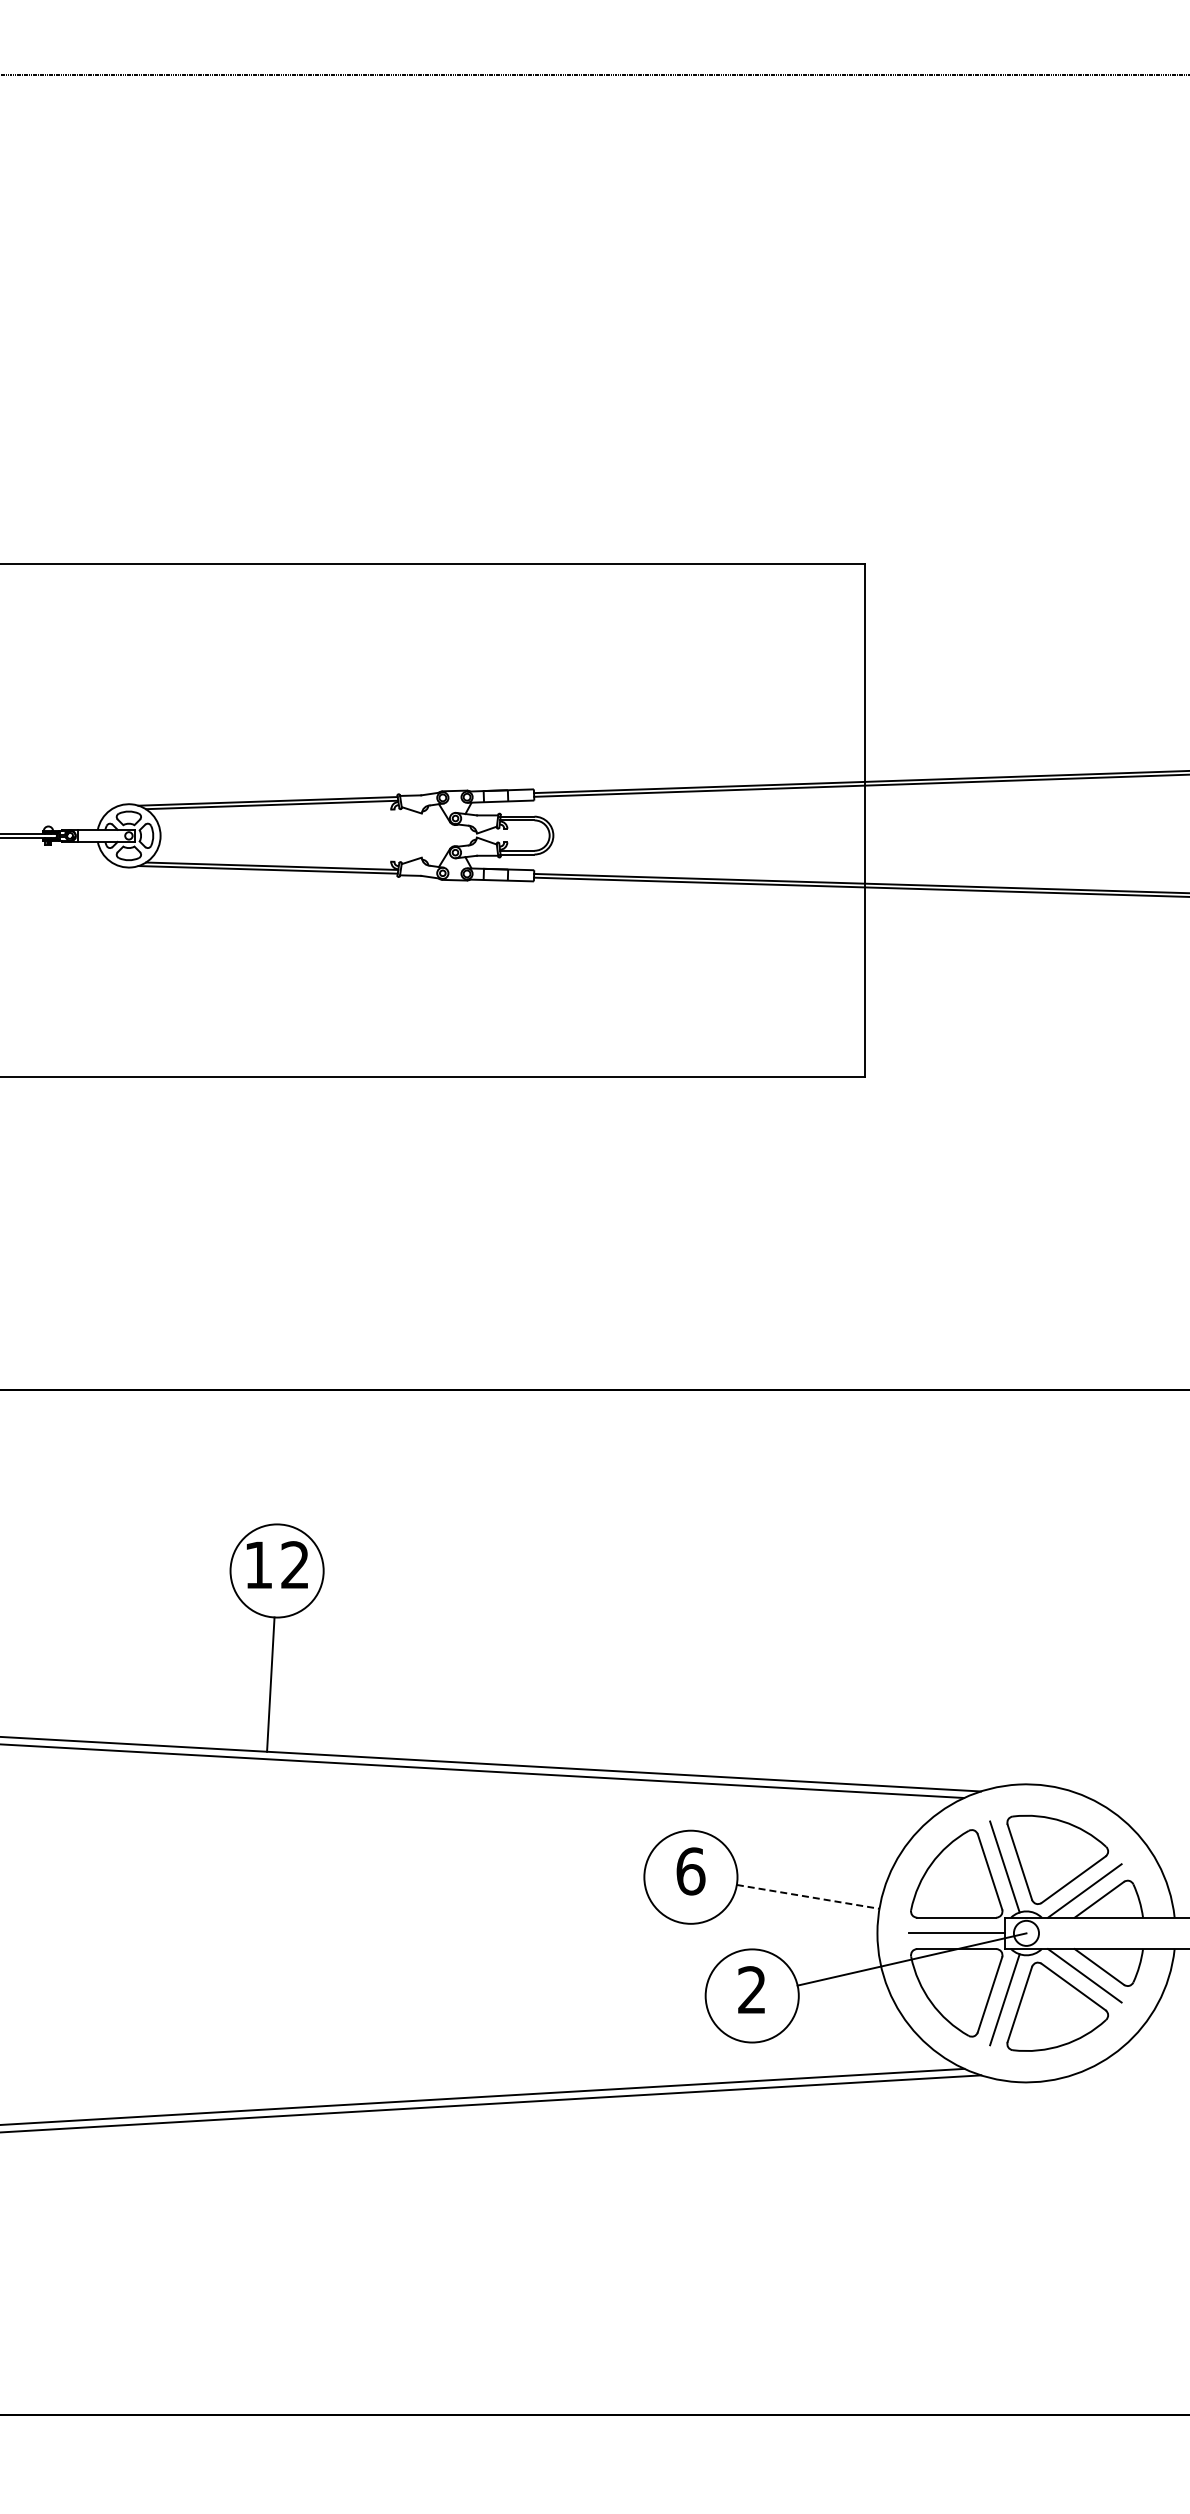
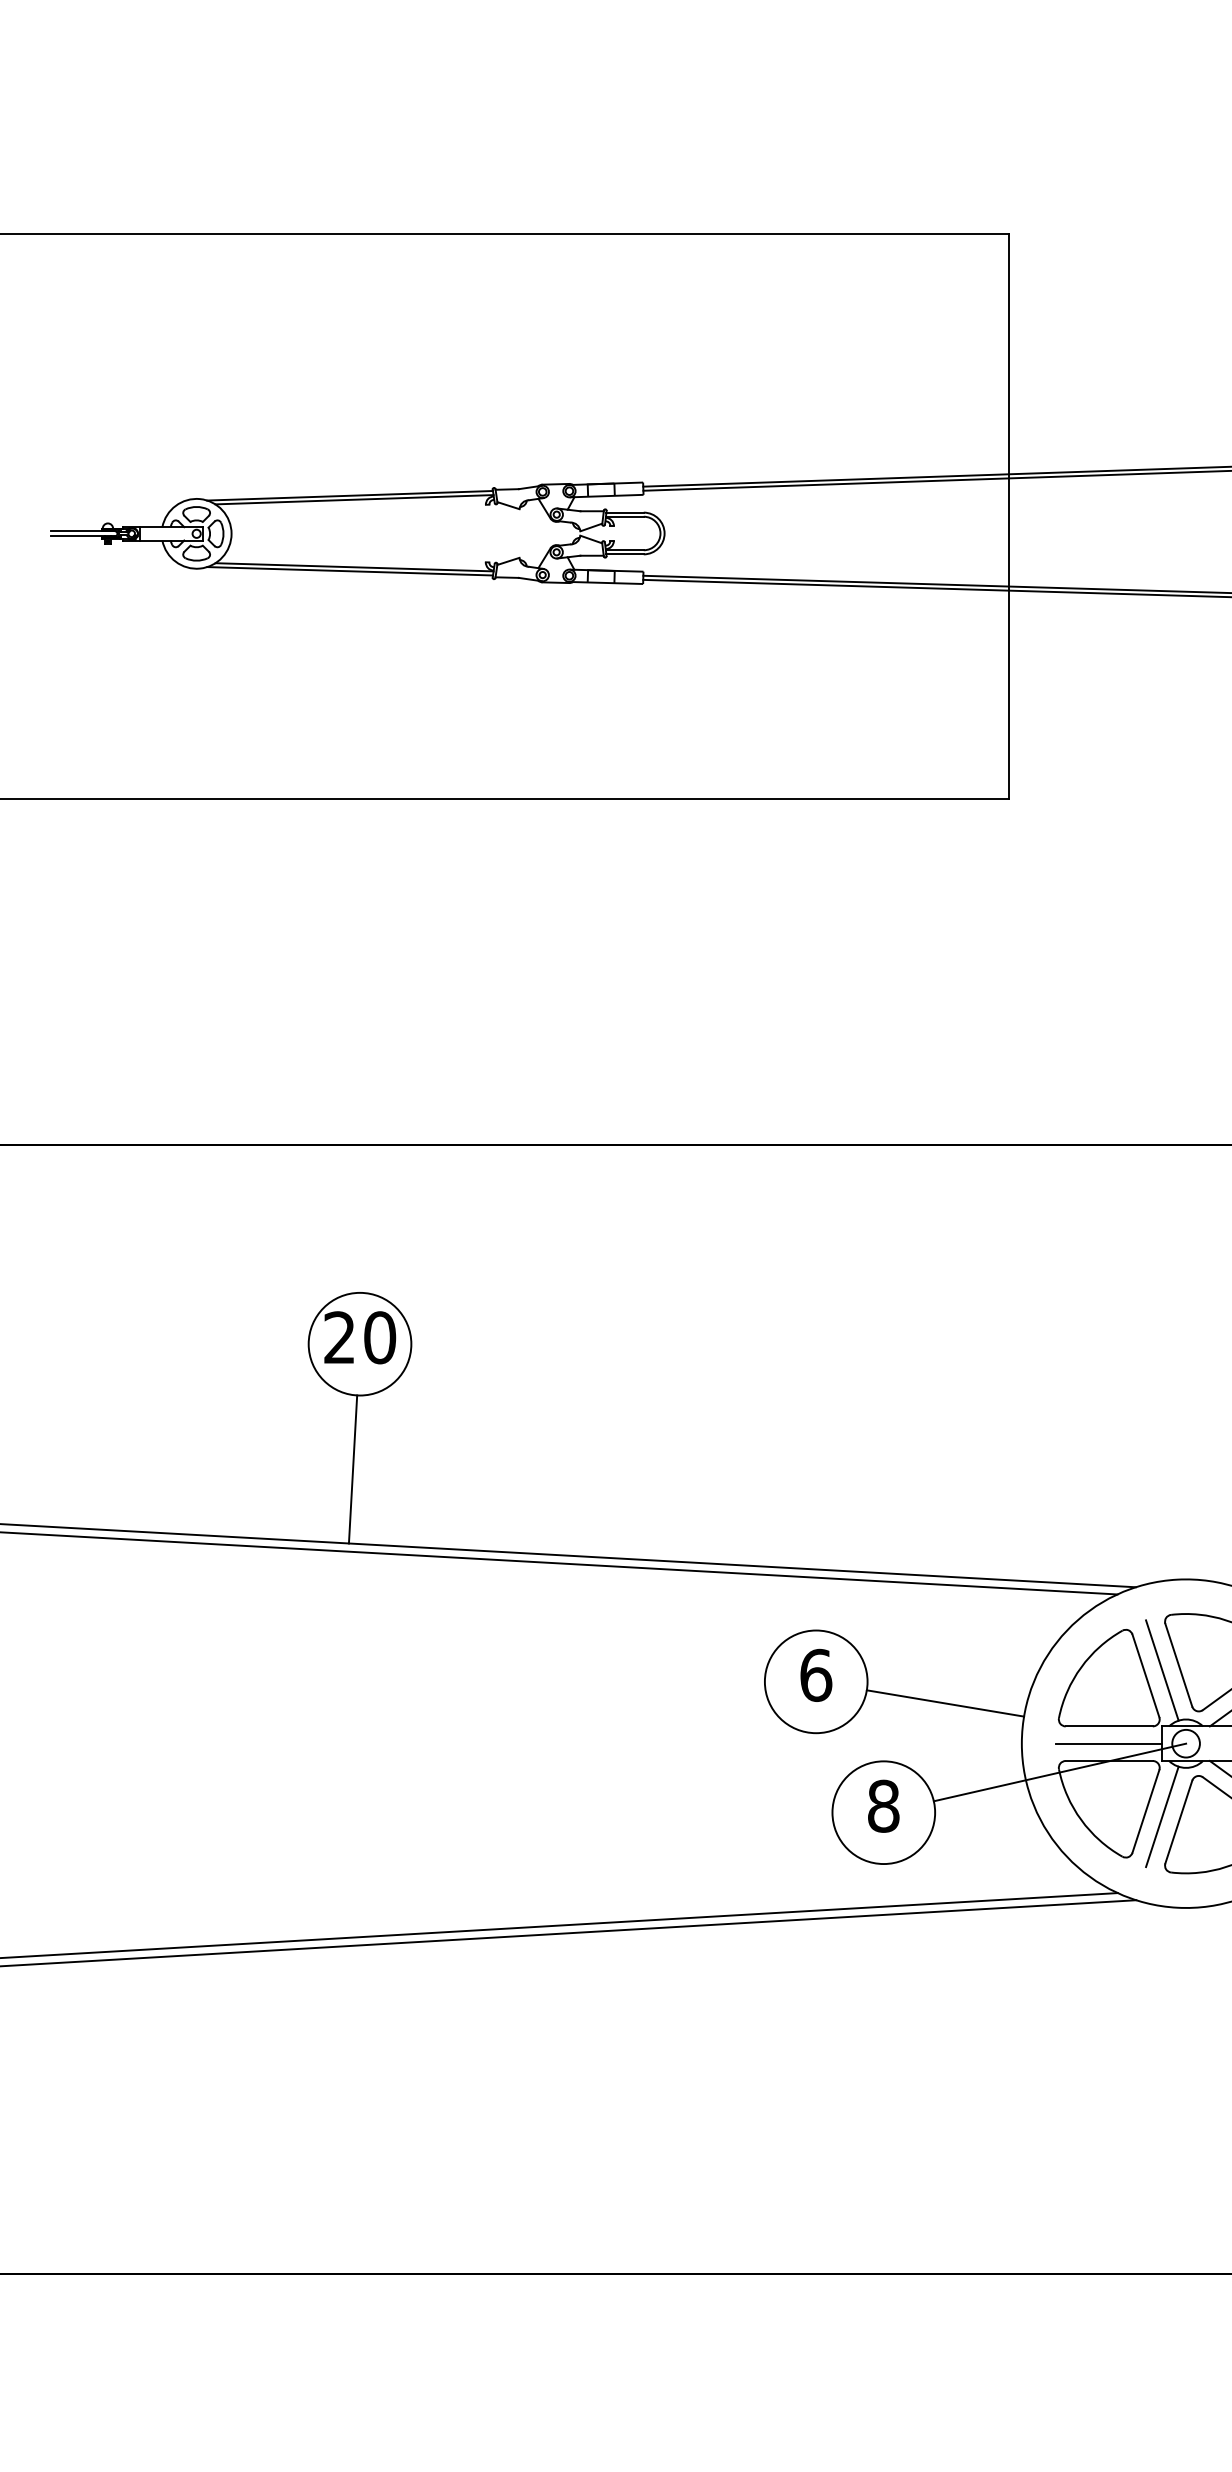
text: (276, 1565) -> (359, 1338), 12 -> 20
line: (808, 1896) -> (945, 1703), dashed -> solid
text: (751, 1990) -> (882, 1806), 2 -> 8

